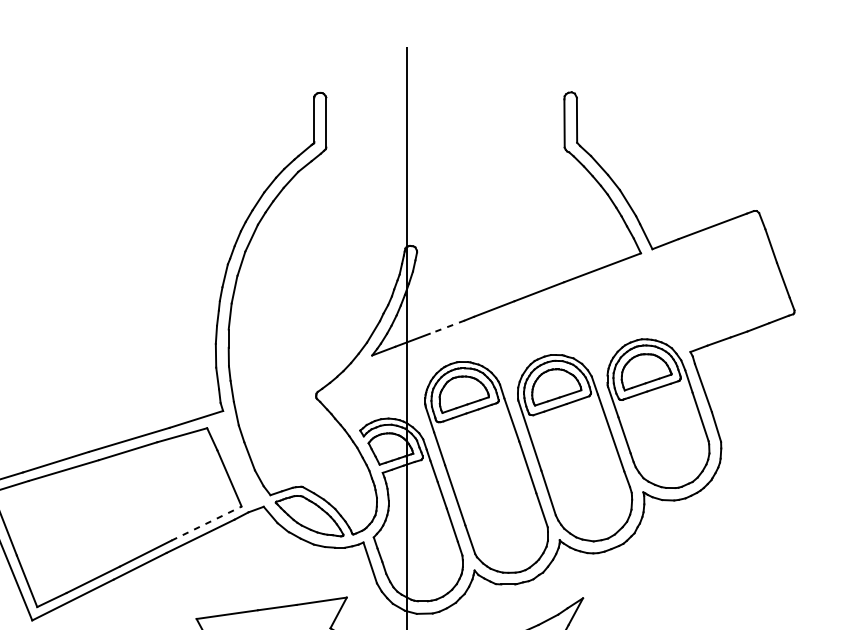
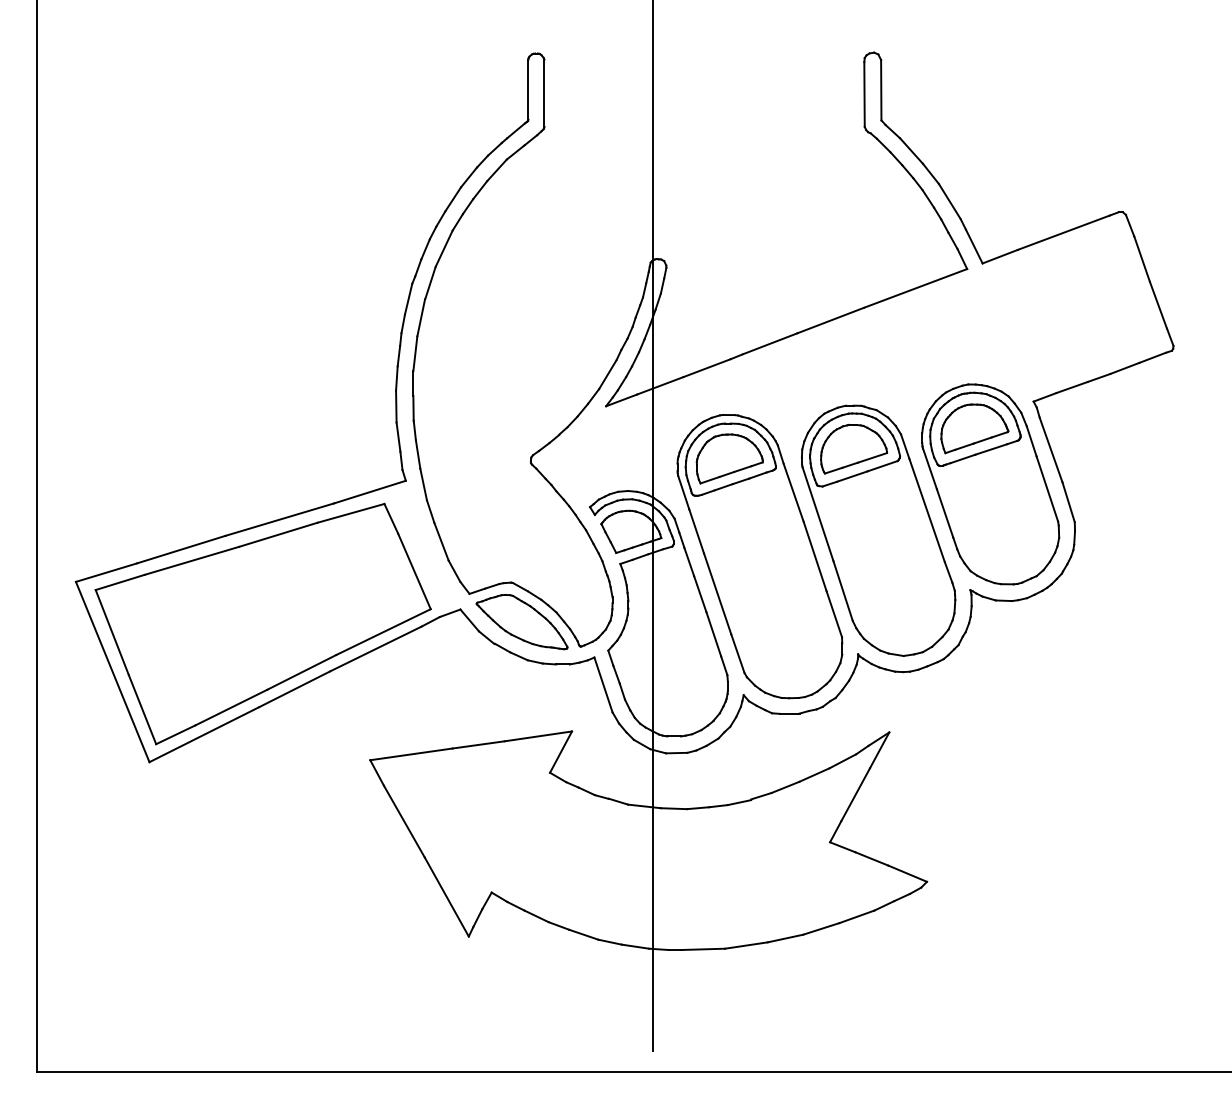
line: (446, 327) -> (706, 368), dashed -> solid
line: (207, 523) -> (384, 631), dashed -> solid

